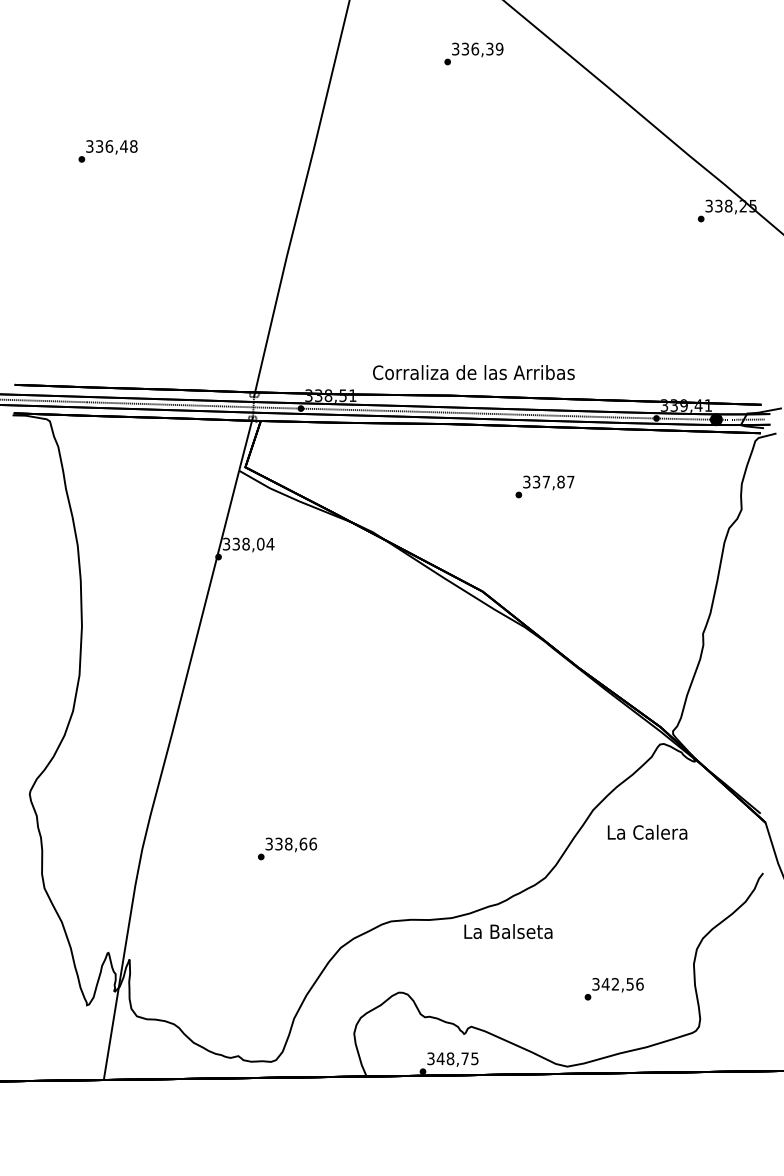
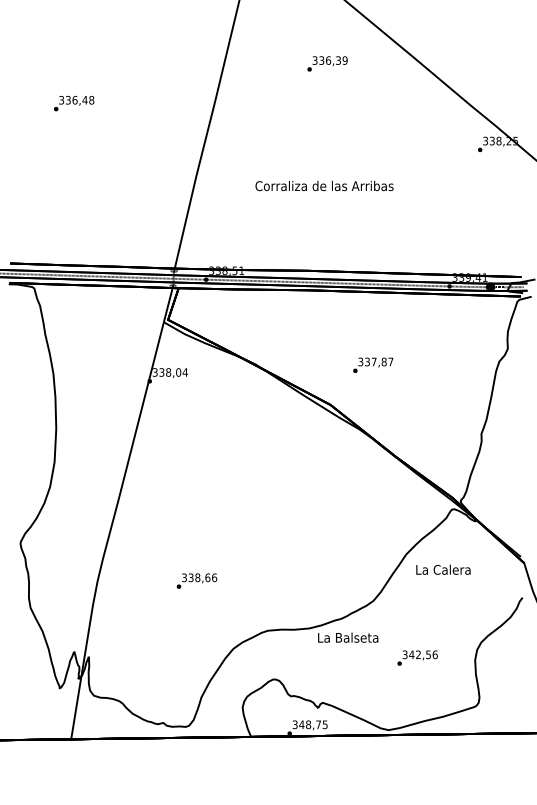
text: (473, 53) -> (327, 63), moved
text: (473, 371) -> (324, 185), moved
text: (545, 485) -> (373, 364), moved
text: (614, 988) -> (417, 657), moved

